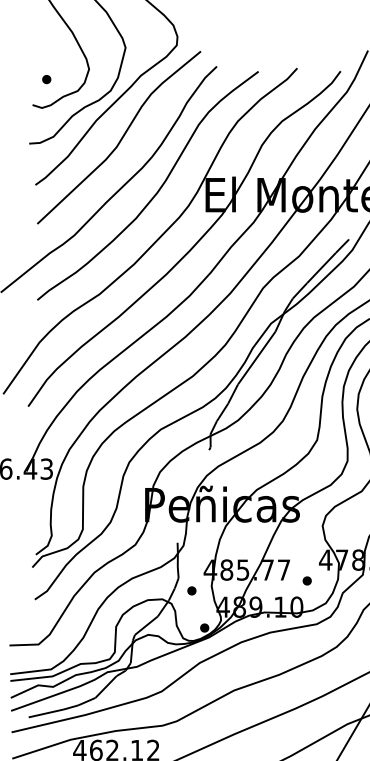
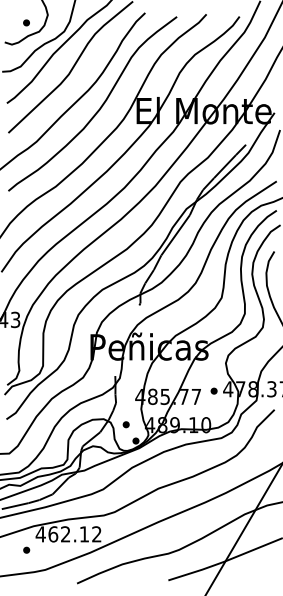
part: (46, 78) -> (26, 22), moved
part: (306, 580) -> (213, 390), moved
part: (190, 590) -> (125, 424), moved

